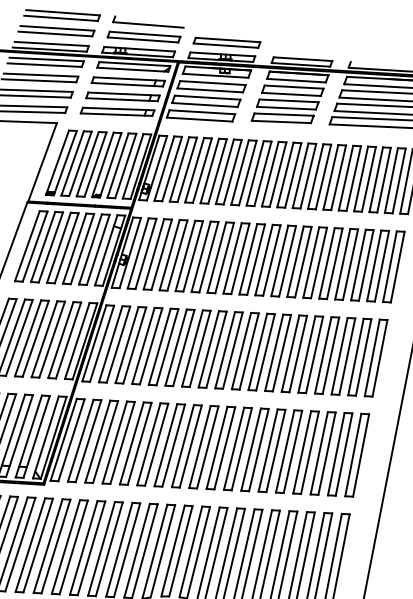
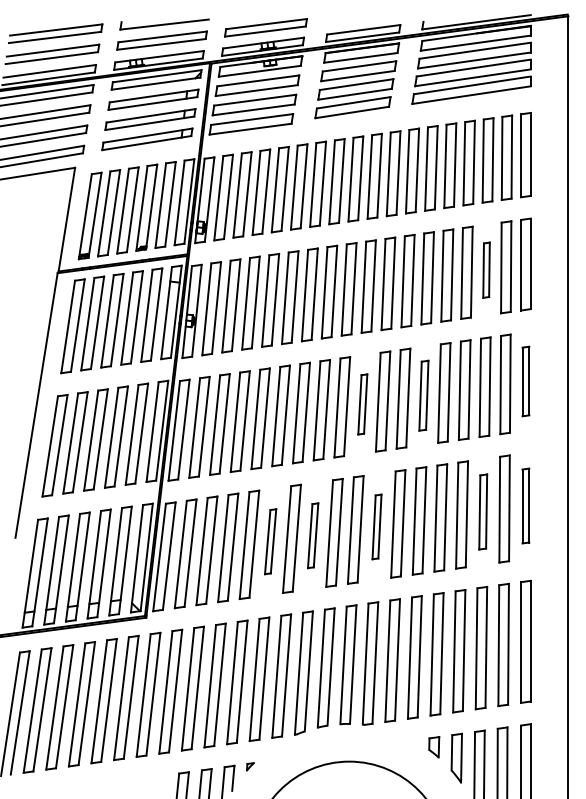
part: (362, 265) -> (486, 270), size x0.6
part: (245, 351) -> (362, 404), size x0.6
part: (294, 353) -> (423, 395), size x0.7
part: (375, 358) -> (525, 381), size x0.7
part: (152, 444) -> (270, 541), size x0.6
part: (186, 445) -> (312, 535), size x0.6
part: (237, 448) -> (376, 526), size x0.6
part: (322, 452) -> (482, 511), size x0.7
part: (357, 454) -> (525, 505), size x0.7

